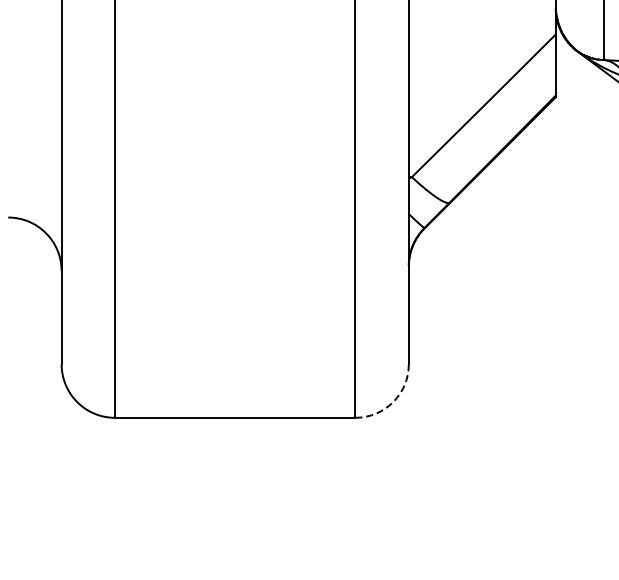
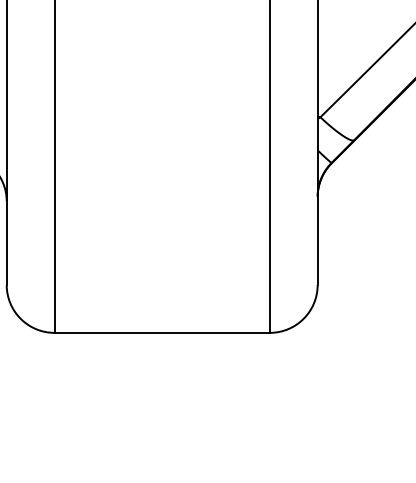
arc: (393, 402) -> (303, 319), dashed -> solid

